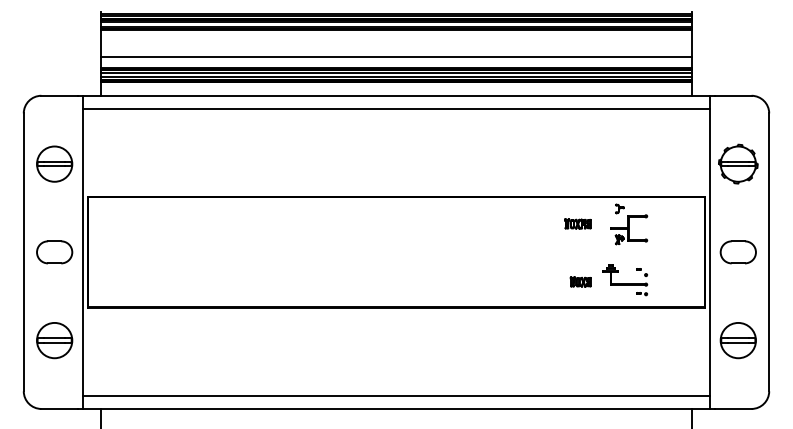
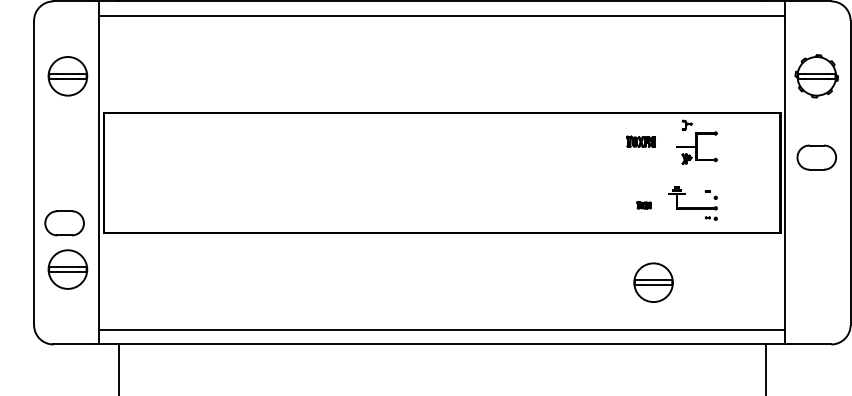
part: (54, 252) -> (64, 223), moved
part: (737, 252) -> (815, 157), moved
part: (580, 281) -> (643, 204), size x0.6
part: (737, 340) -> (652, 282), moved

